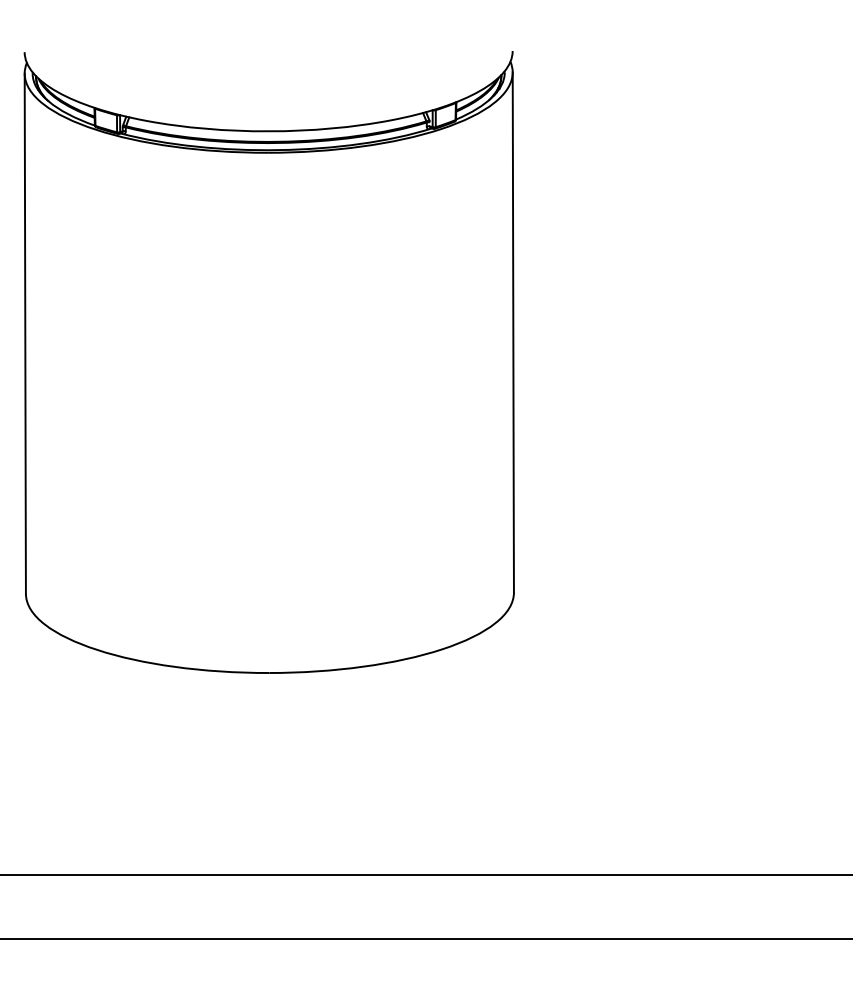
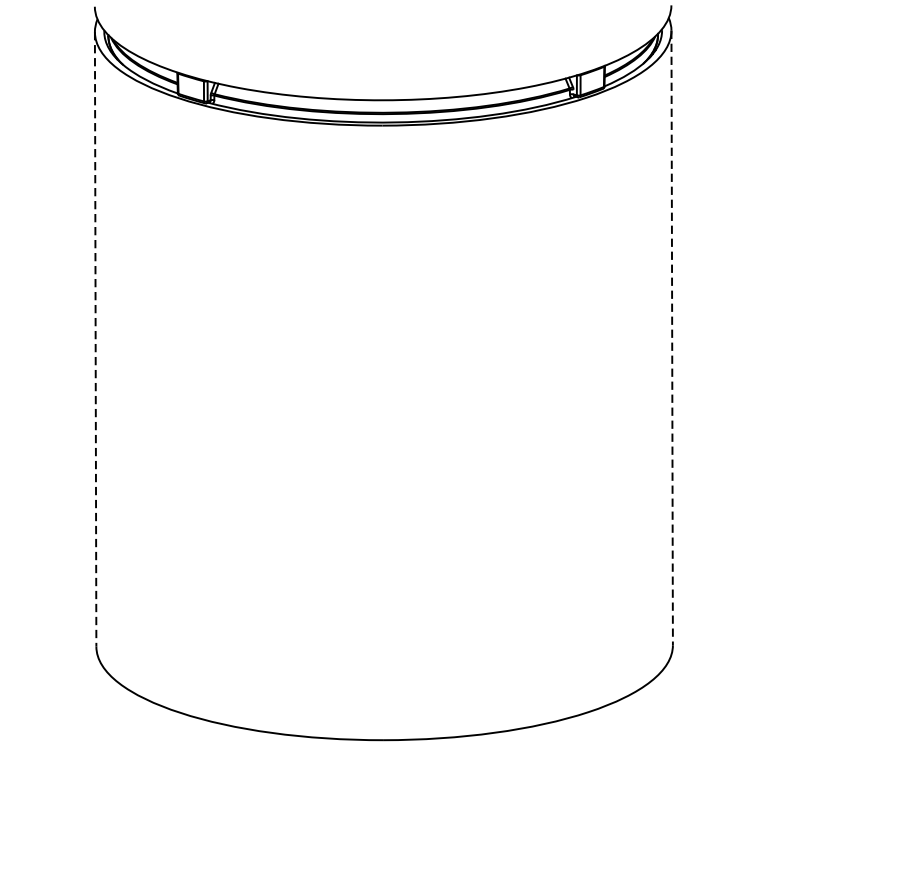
line: (513, 333) -> (672, 339), solid -> dashed
line: (25, 334) -> (95, 340), solid -> dashed

